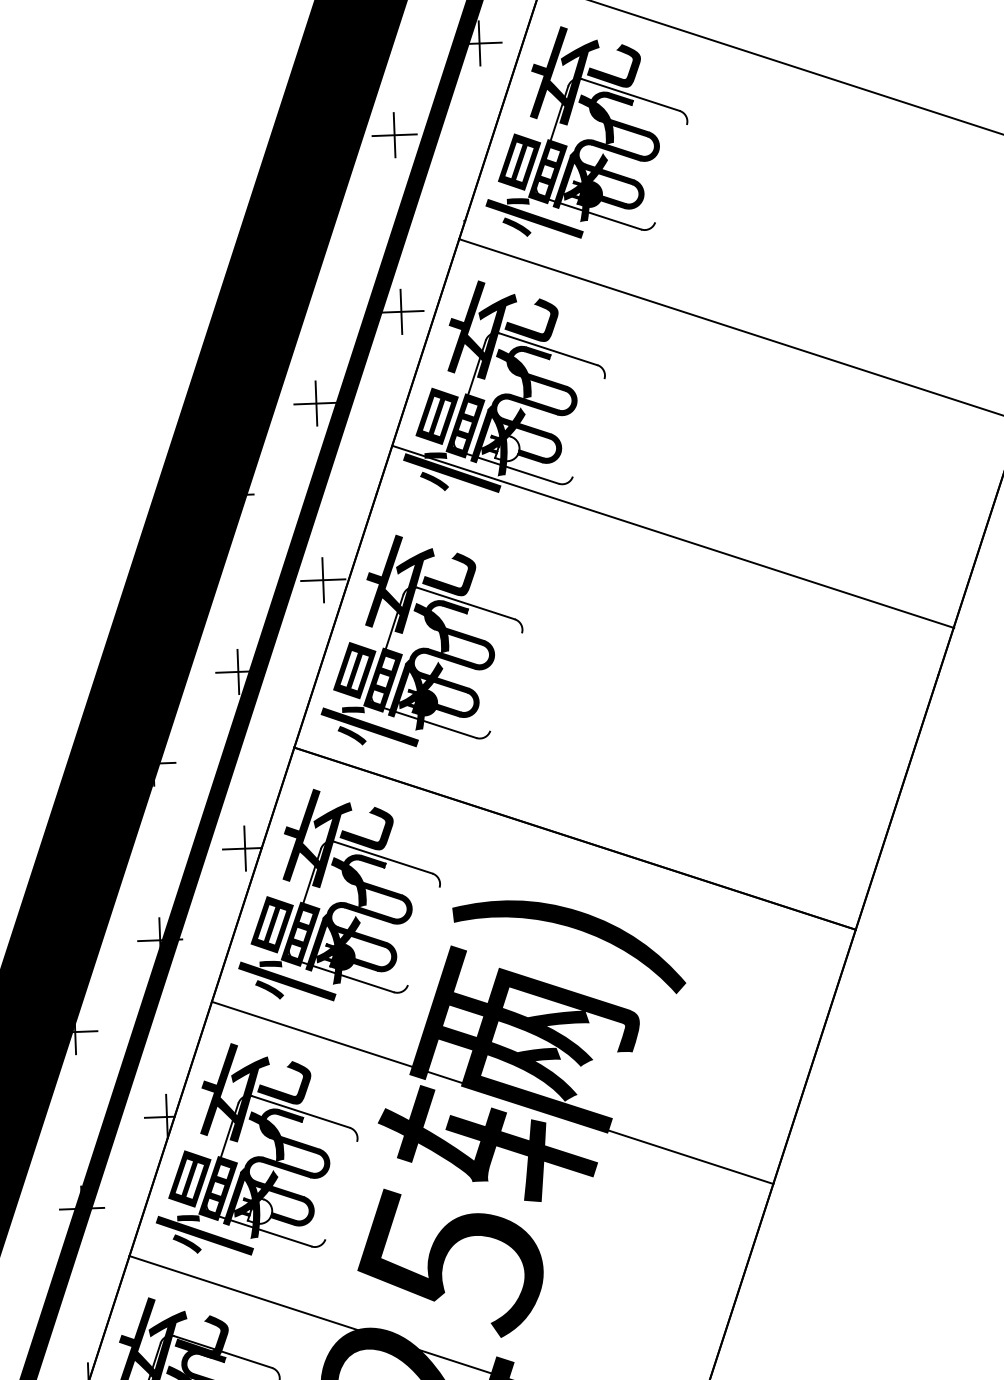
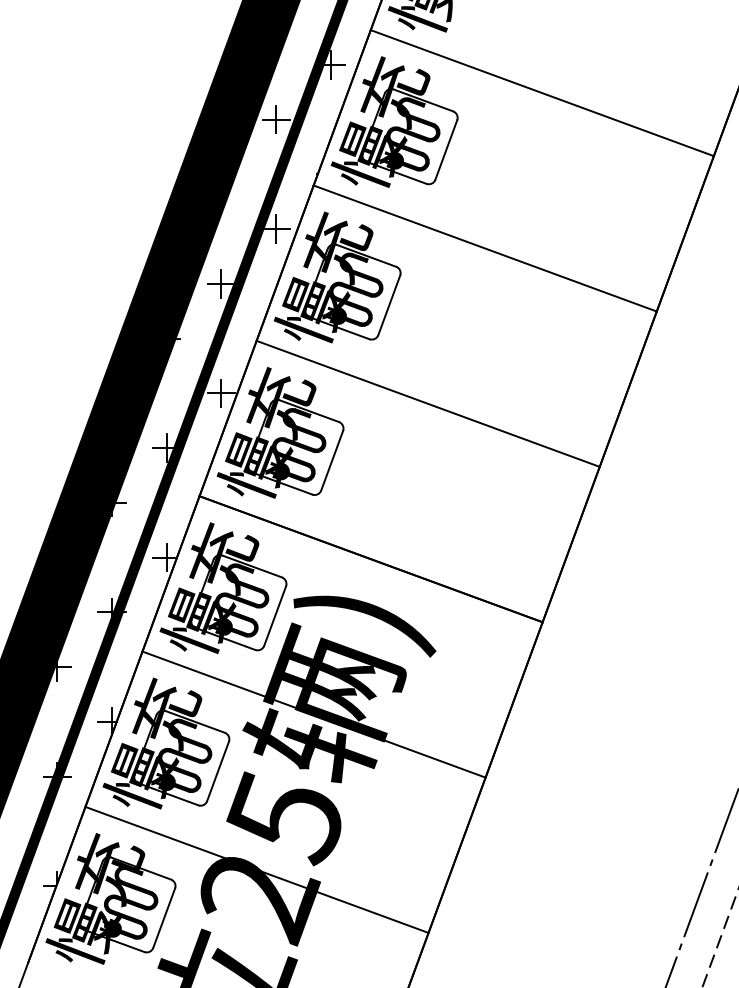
line: (671, 172) -> (446, 149), added
line: (589, 428) -> (389, 305), added
fill: (505, 447) -> (337, 315), added
line: (672, 536) -> (427, 403), moved
line: (506, 681) -> (332, 460), added
line: (424, 935) -> (275, 615), added
line: (340, 1190) -> (217, 771), added
fill: (258, 1210) -> (166, 781), added

